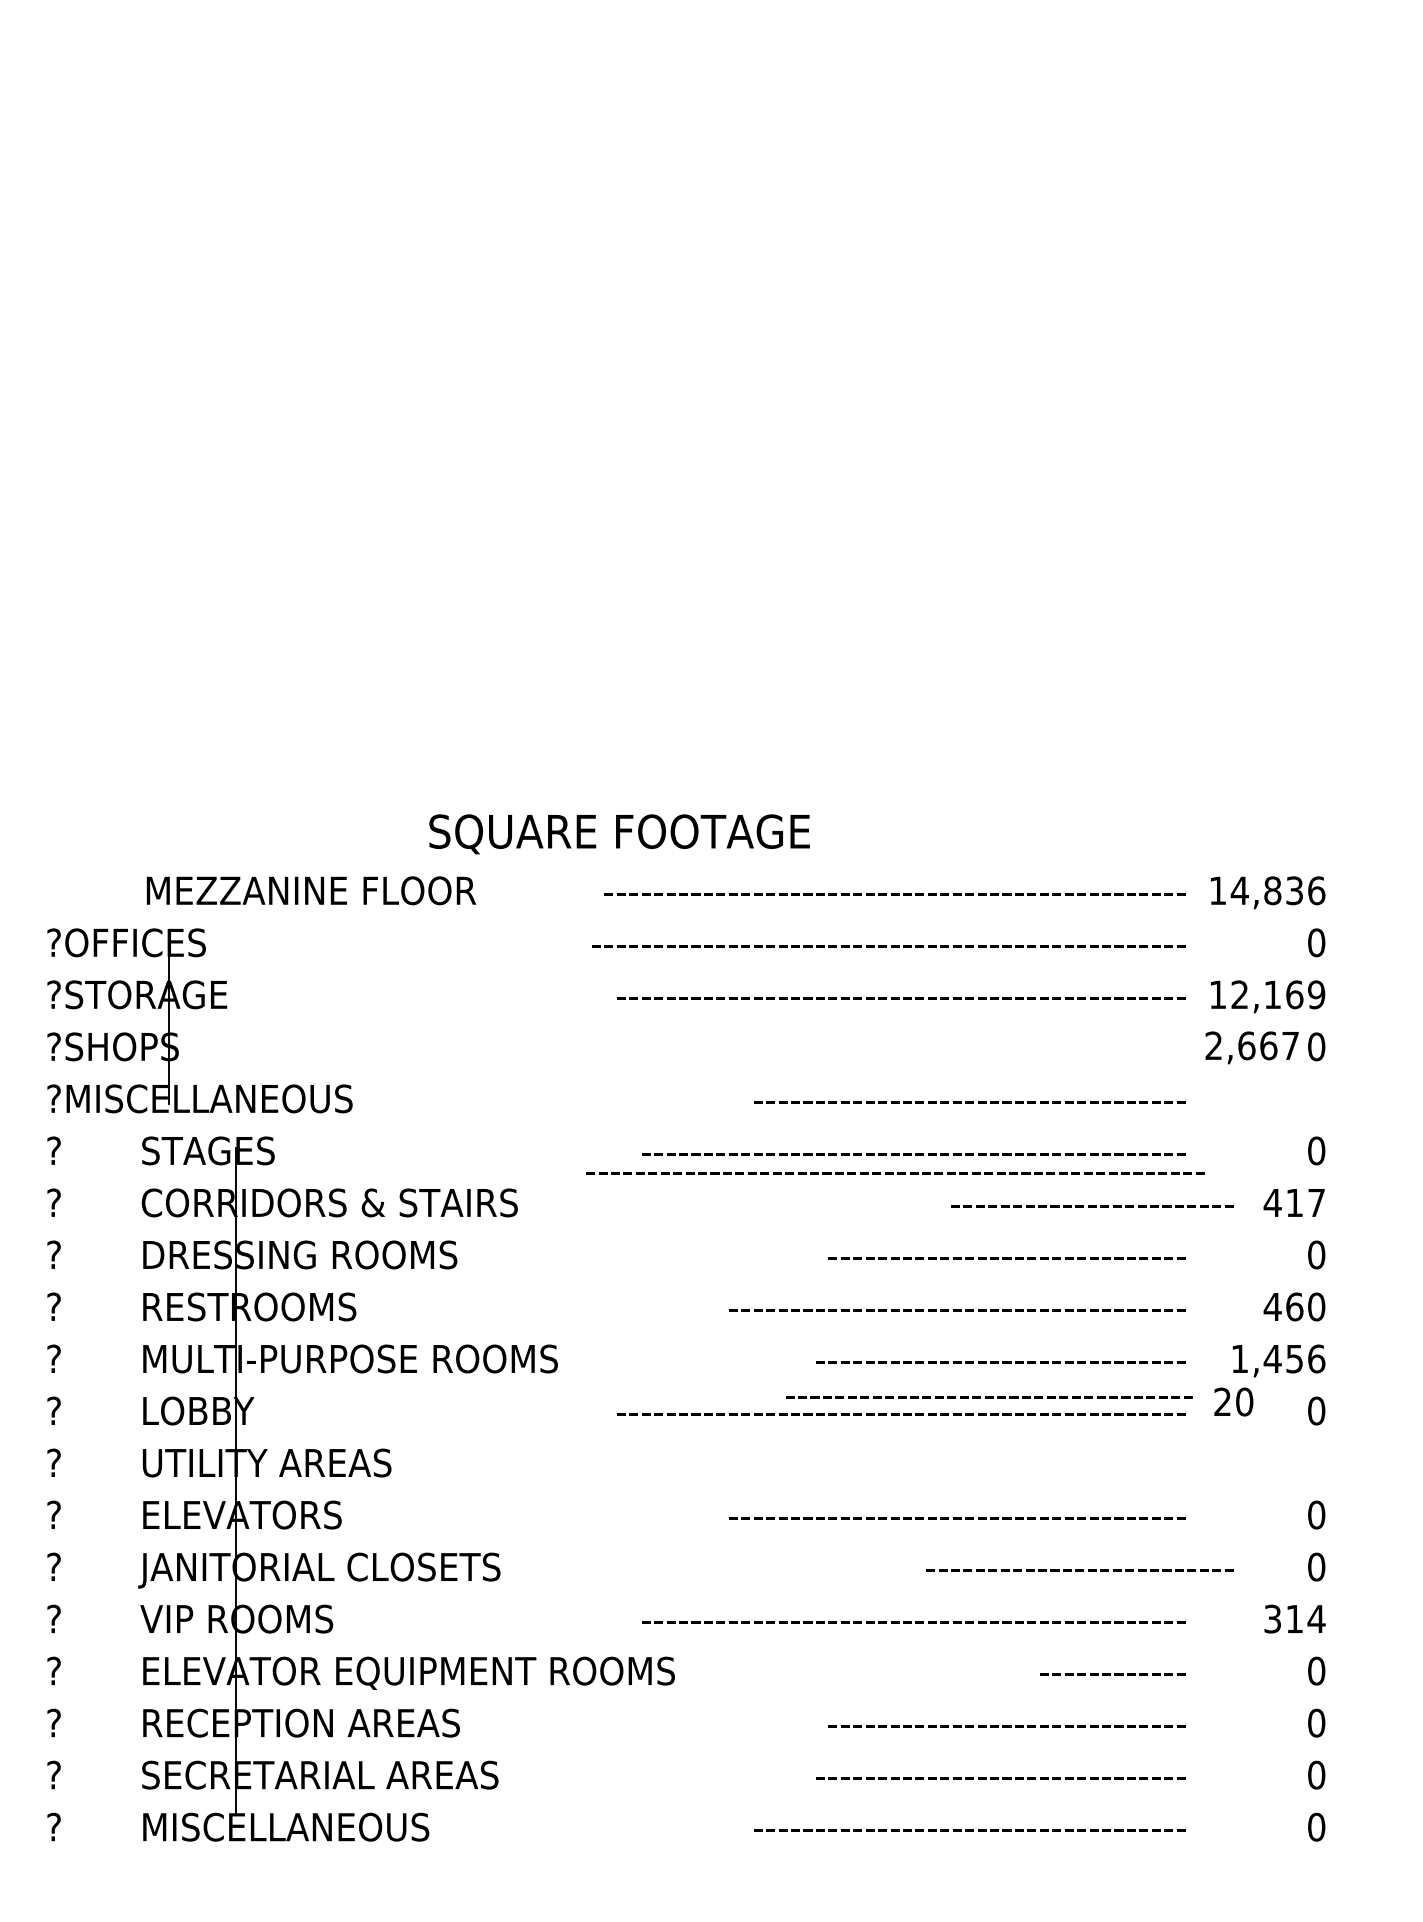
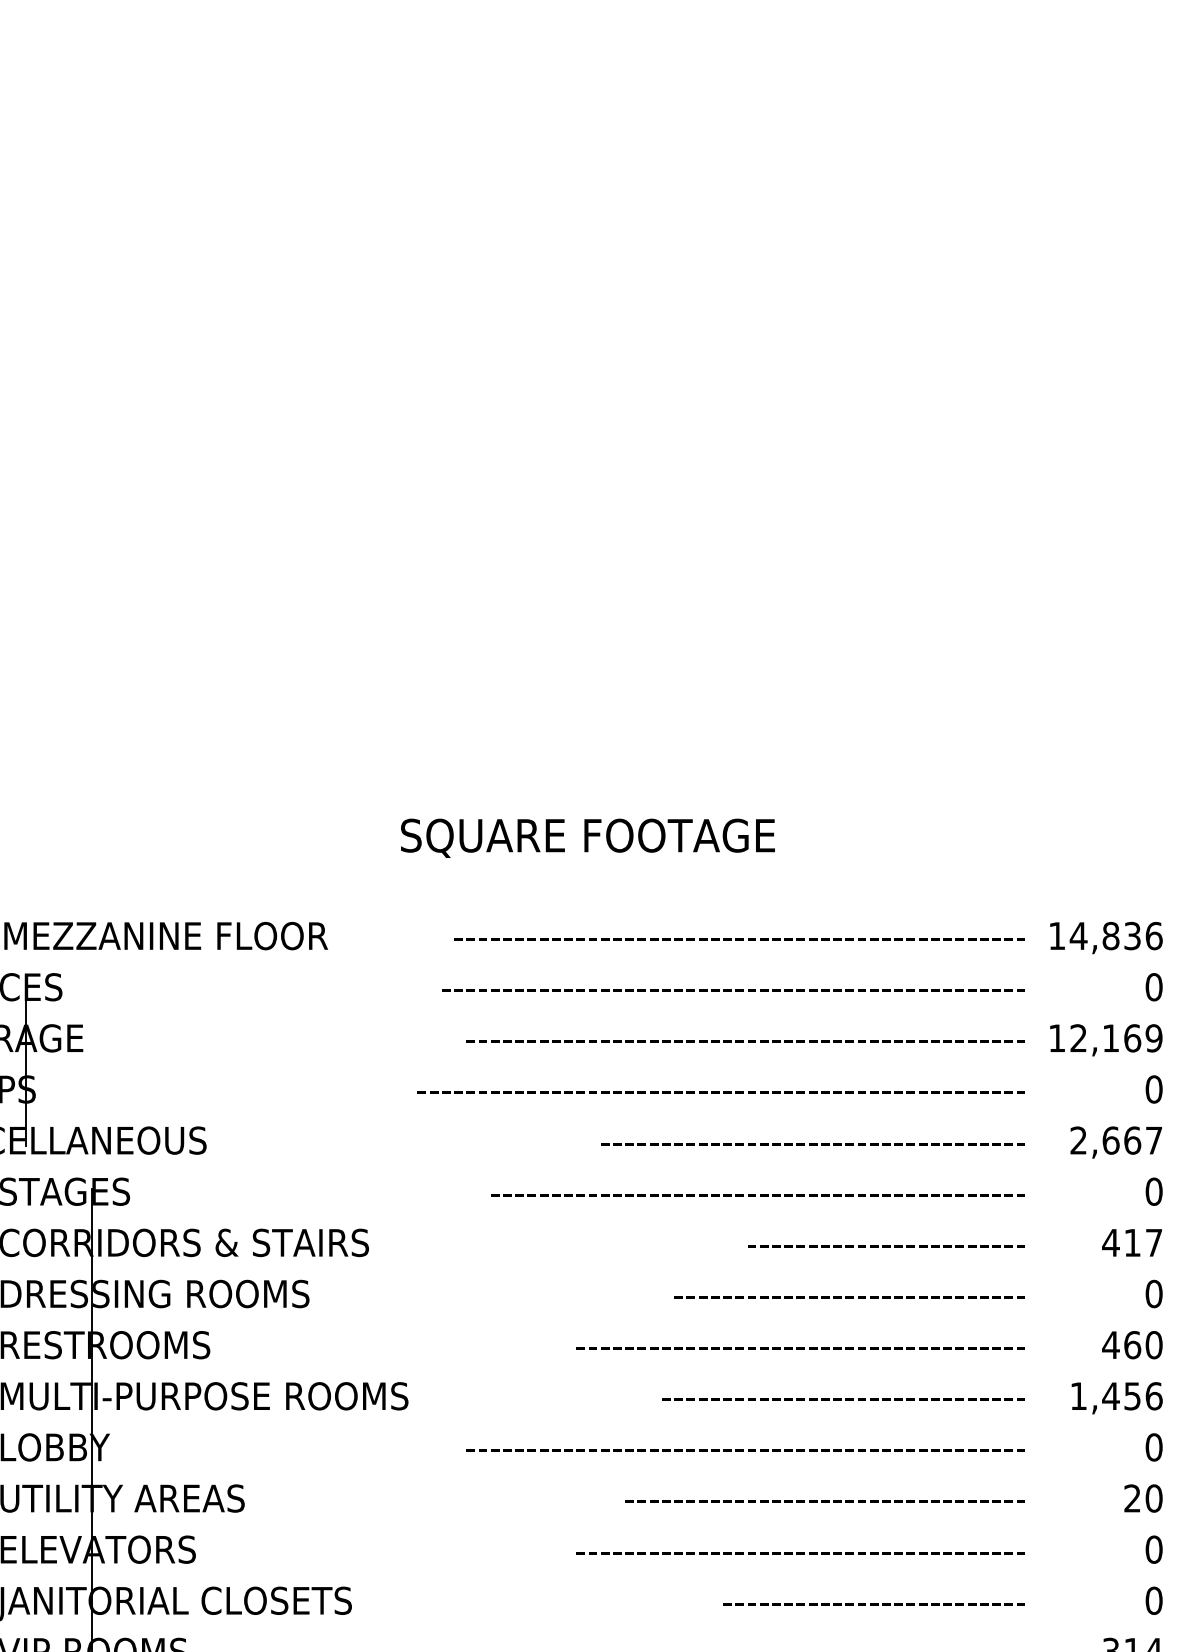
text: (619, 834) -> (587, 838), moved
text: (1251, 1047) -> (1115, 1142), moved
text: (895, 1173) -> (721, 1093), moved
text: (1092, 1206) -> (886, 1246), moved
text: (989, 1397) -> (825, 1501), moved
text: (1233, 1401) -> (1143, 1498), moved
text: (1079, 1570) -> (873, 1604), moved

